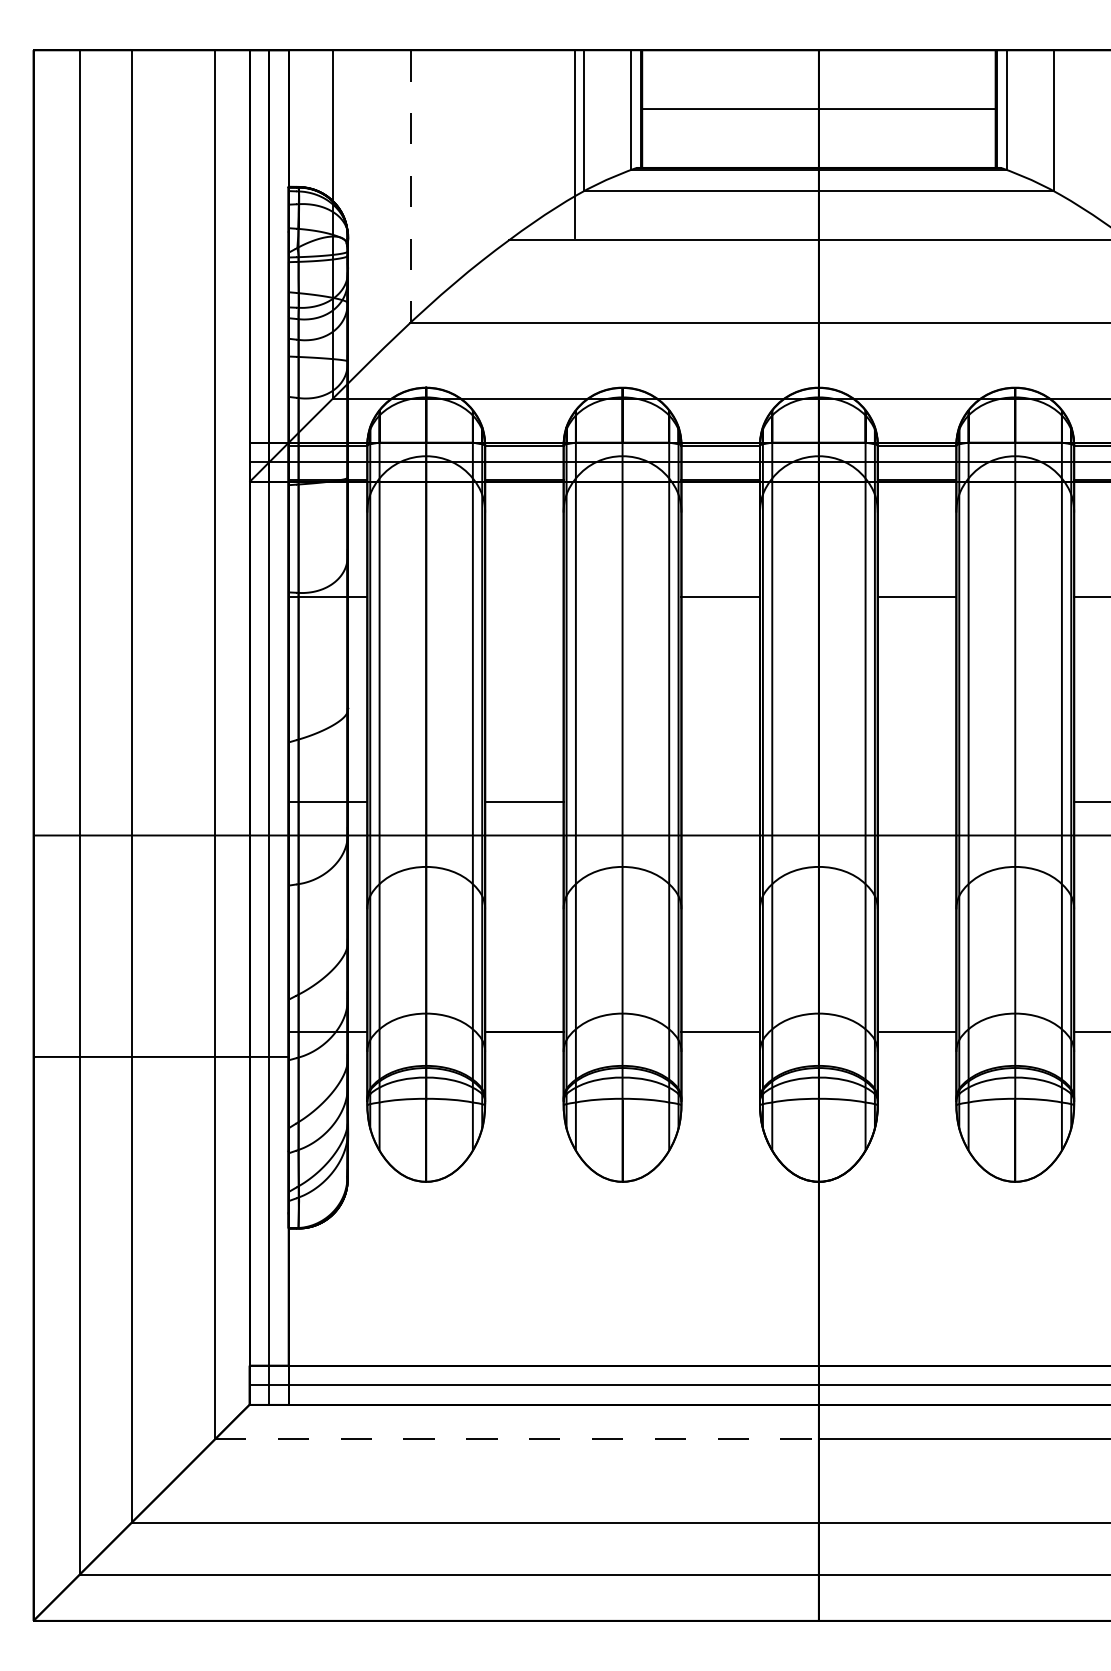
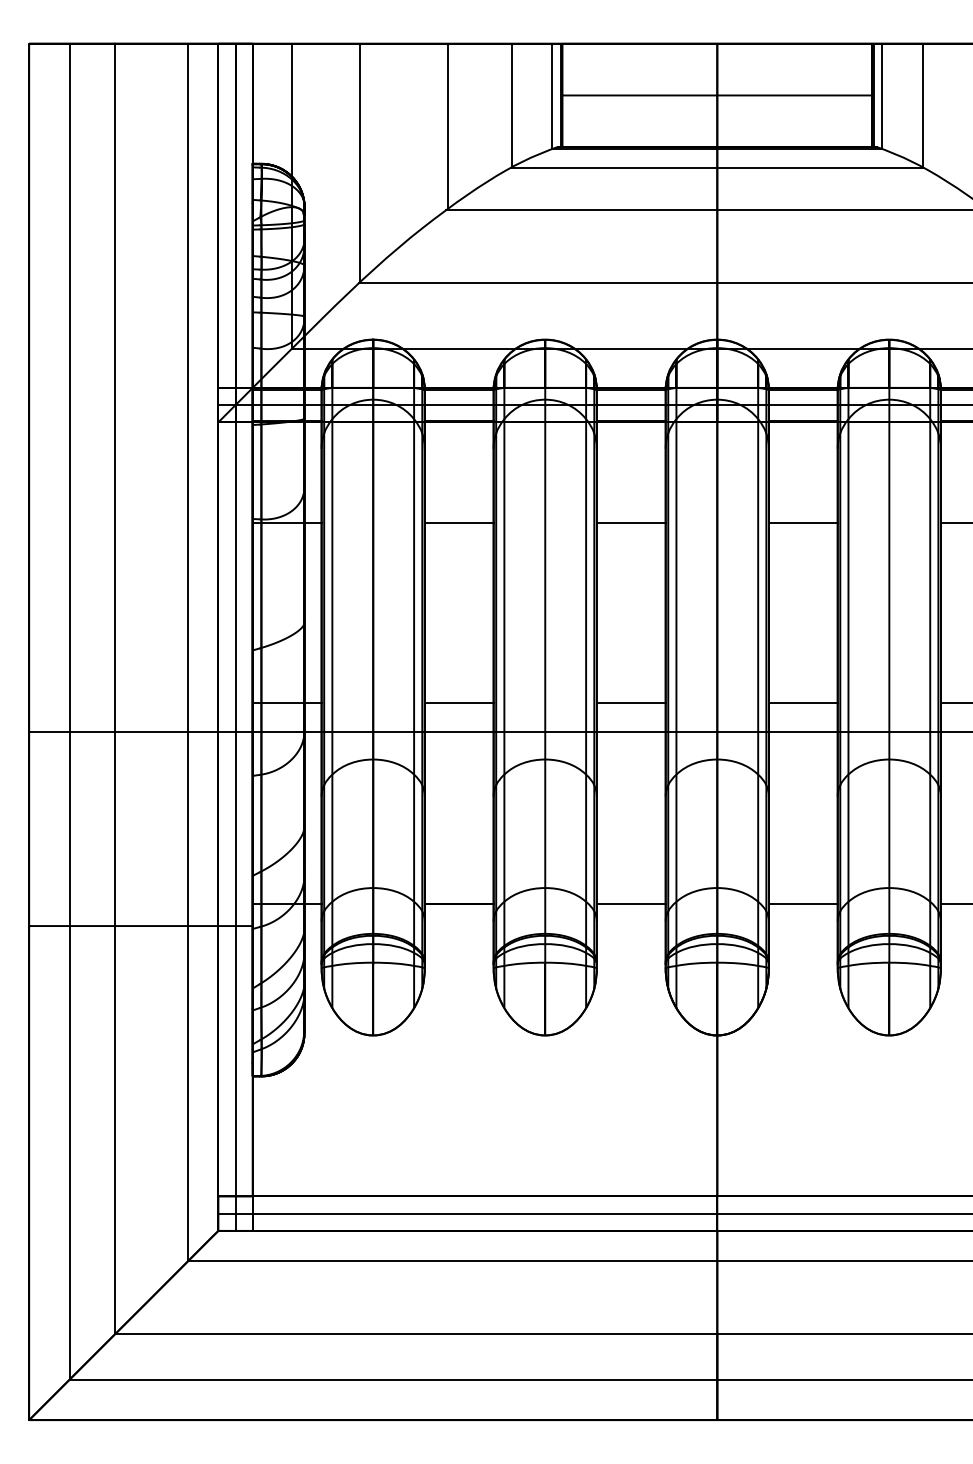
line: (574, 144) -> (447, 126), moved
line: (410, 186) -> (359, 163), dashed -> solid
line: (524, 597) -> (459, 523), added
line: (720, 802) -> (631, 703), added
line: (916, 802) -> (802, 703), added
line: (517, 1439) -> (453, 1261), dashed -> solid

